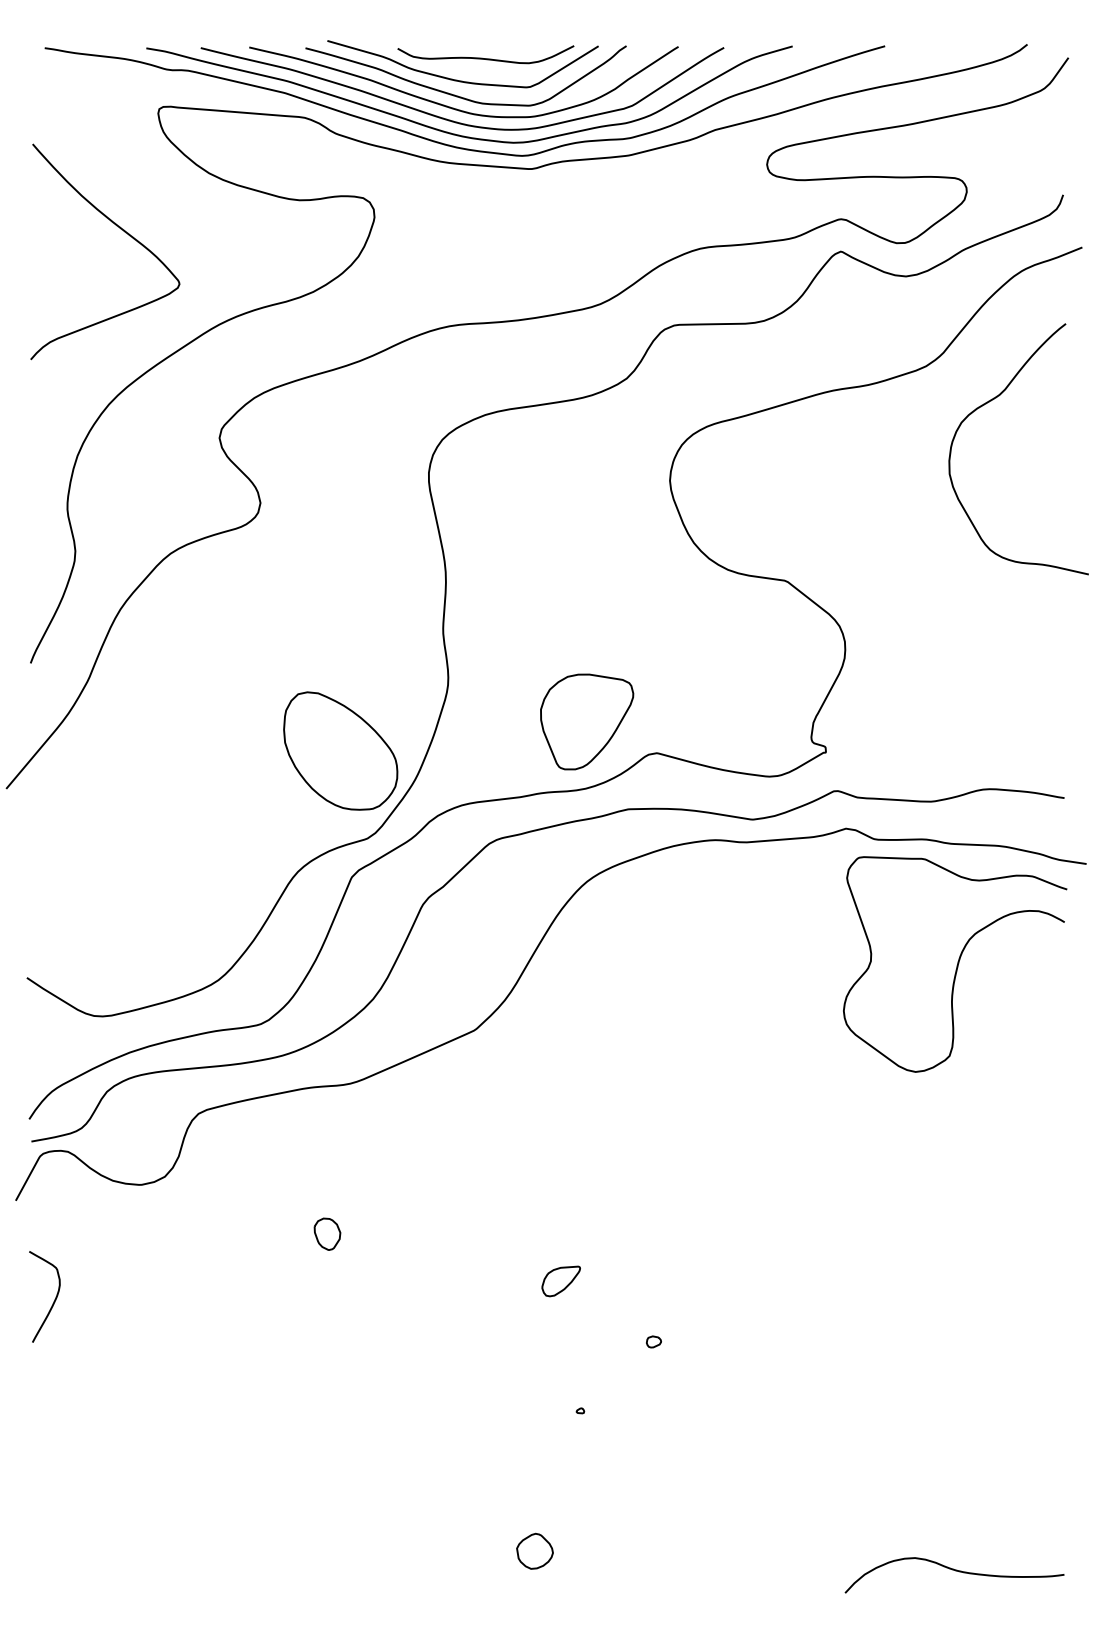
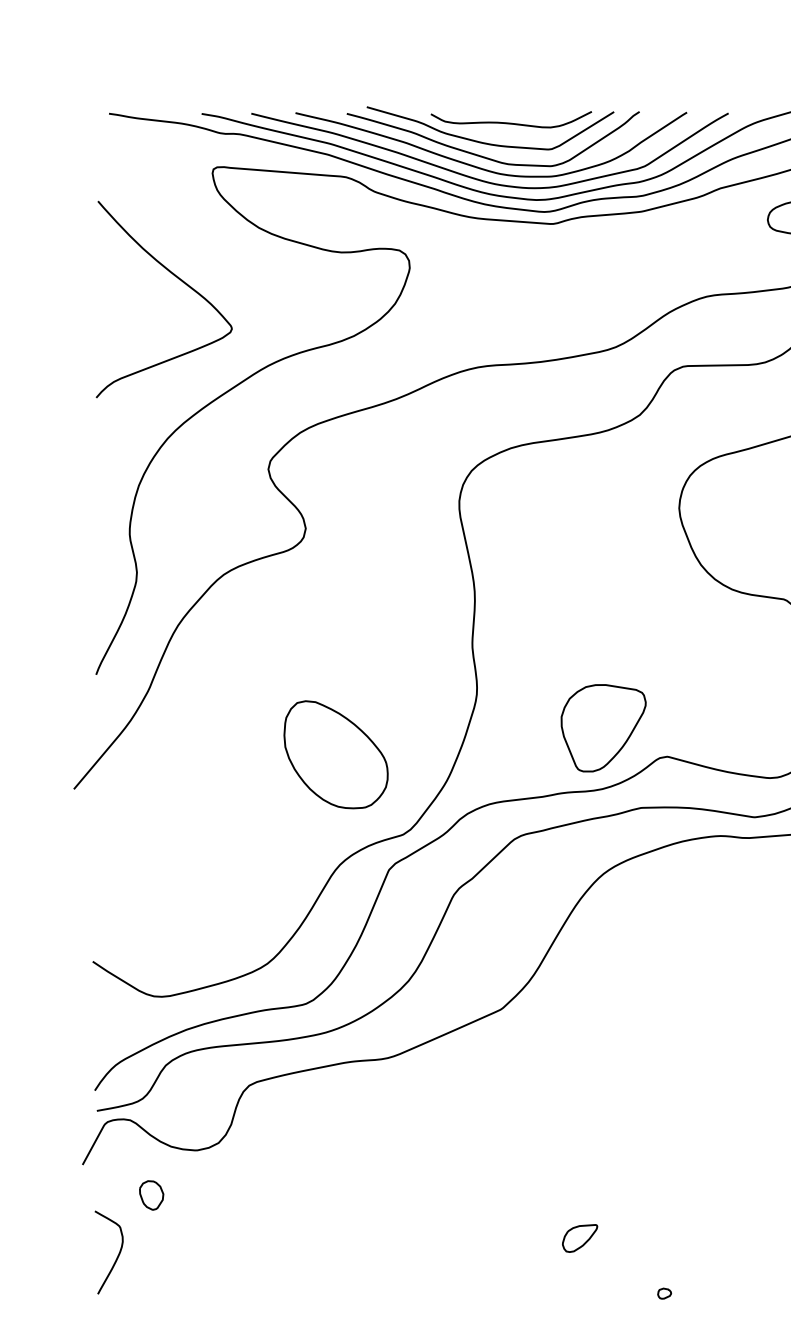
part: (340, 750) -> (335, 754), moved
part: (327, 1233) -> (151, 1194), moved

